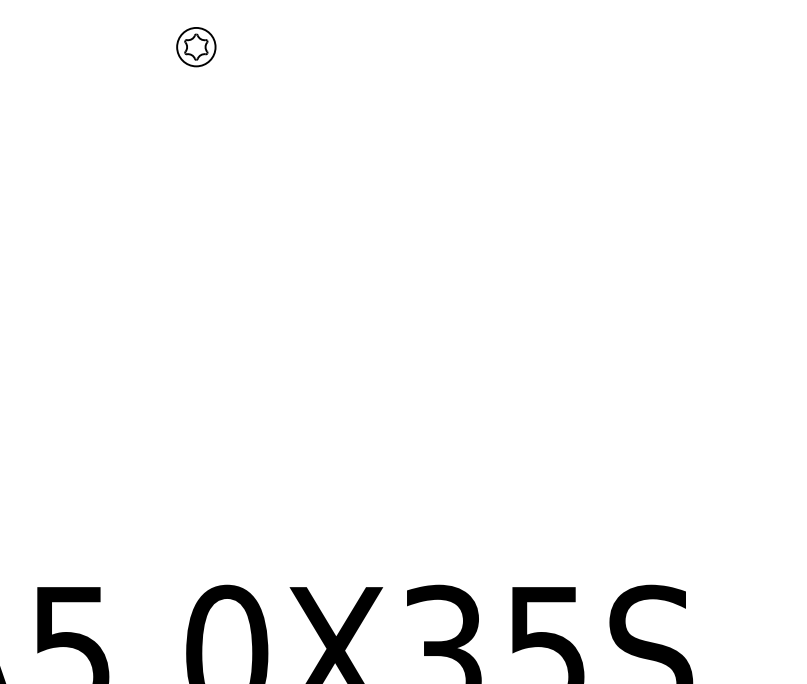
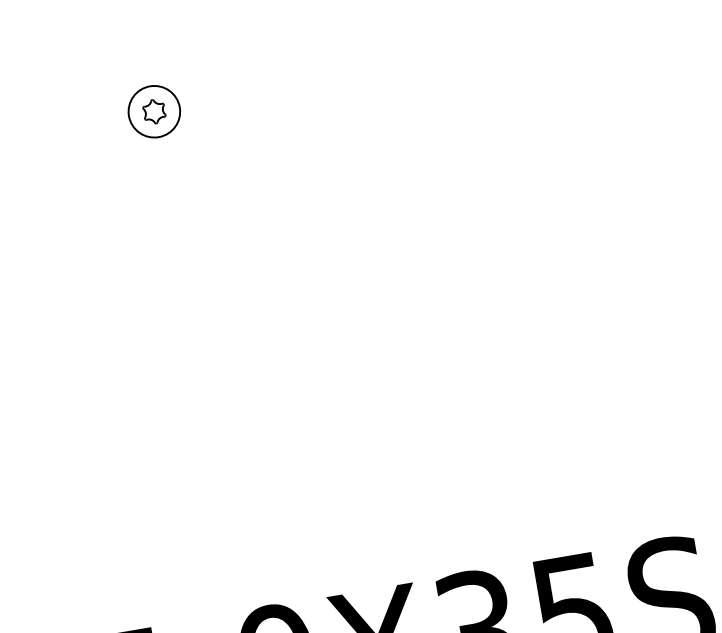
circle: (195, 46) -> (153, 111), size x1.43

